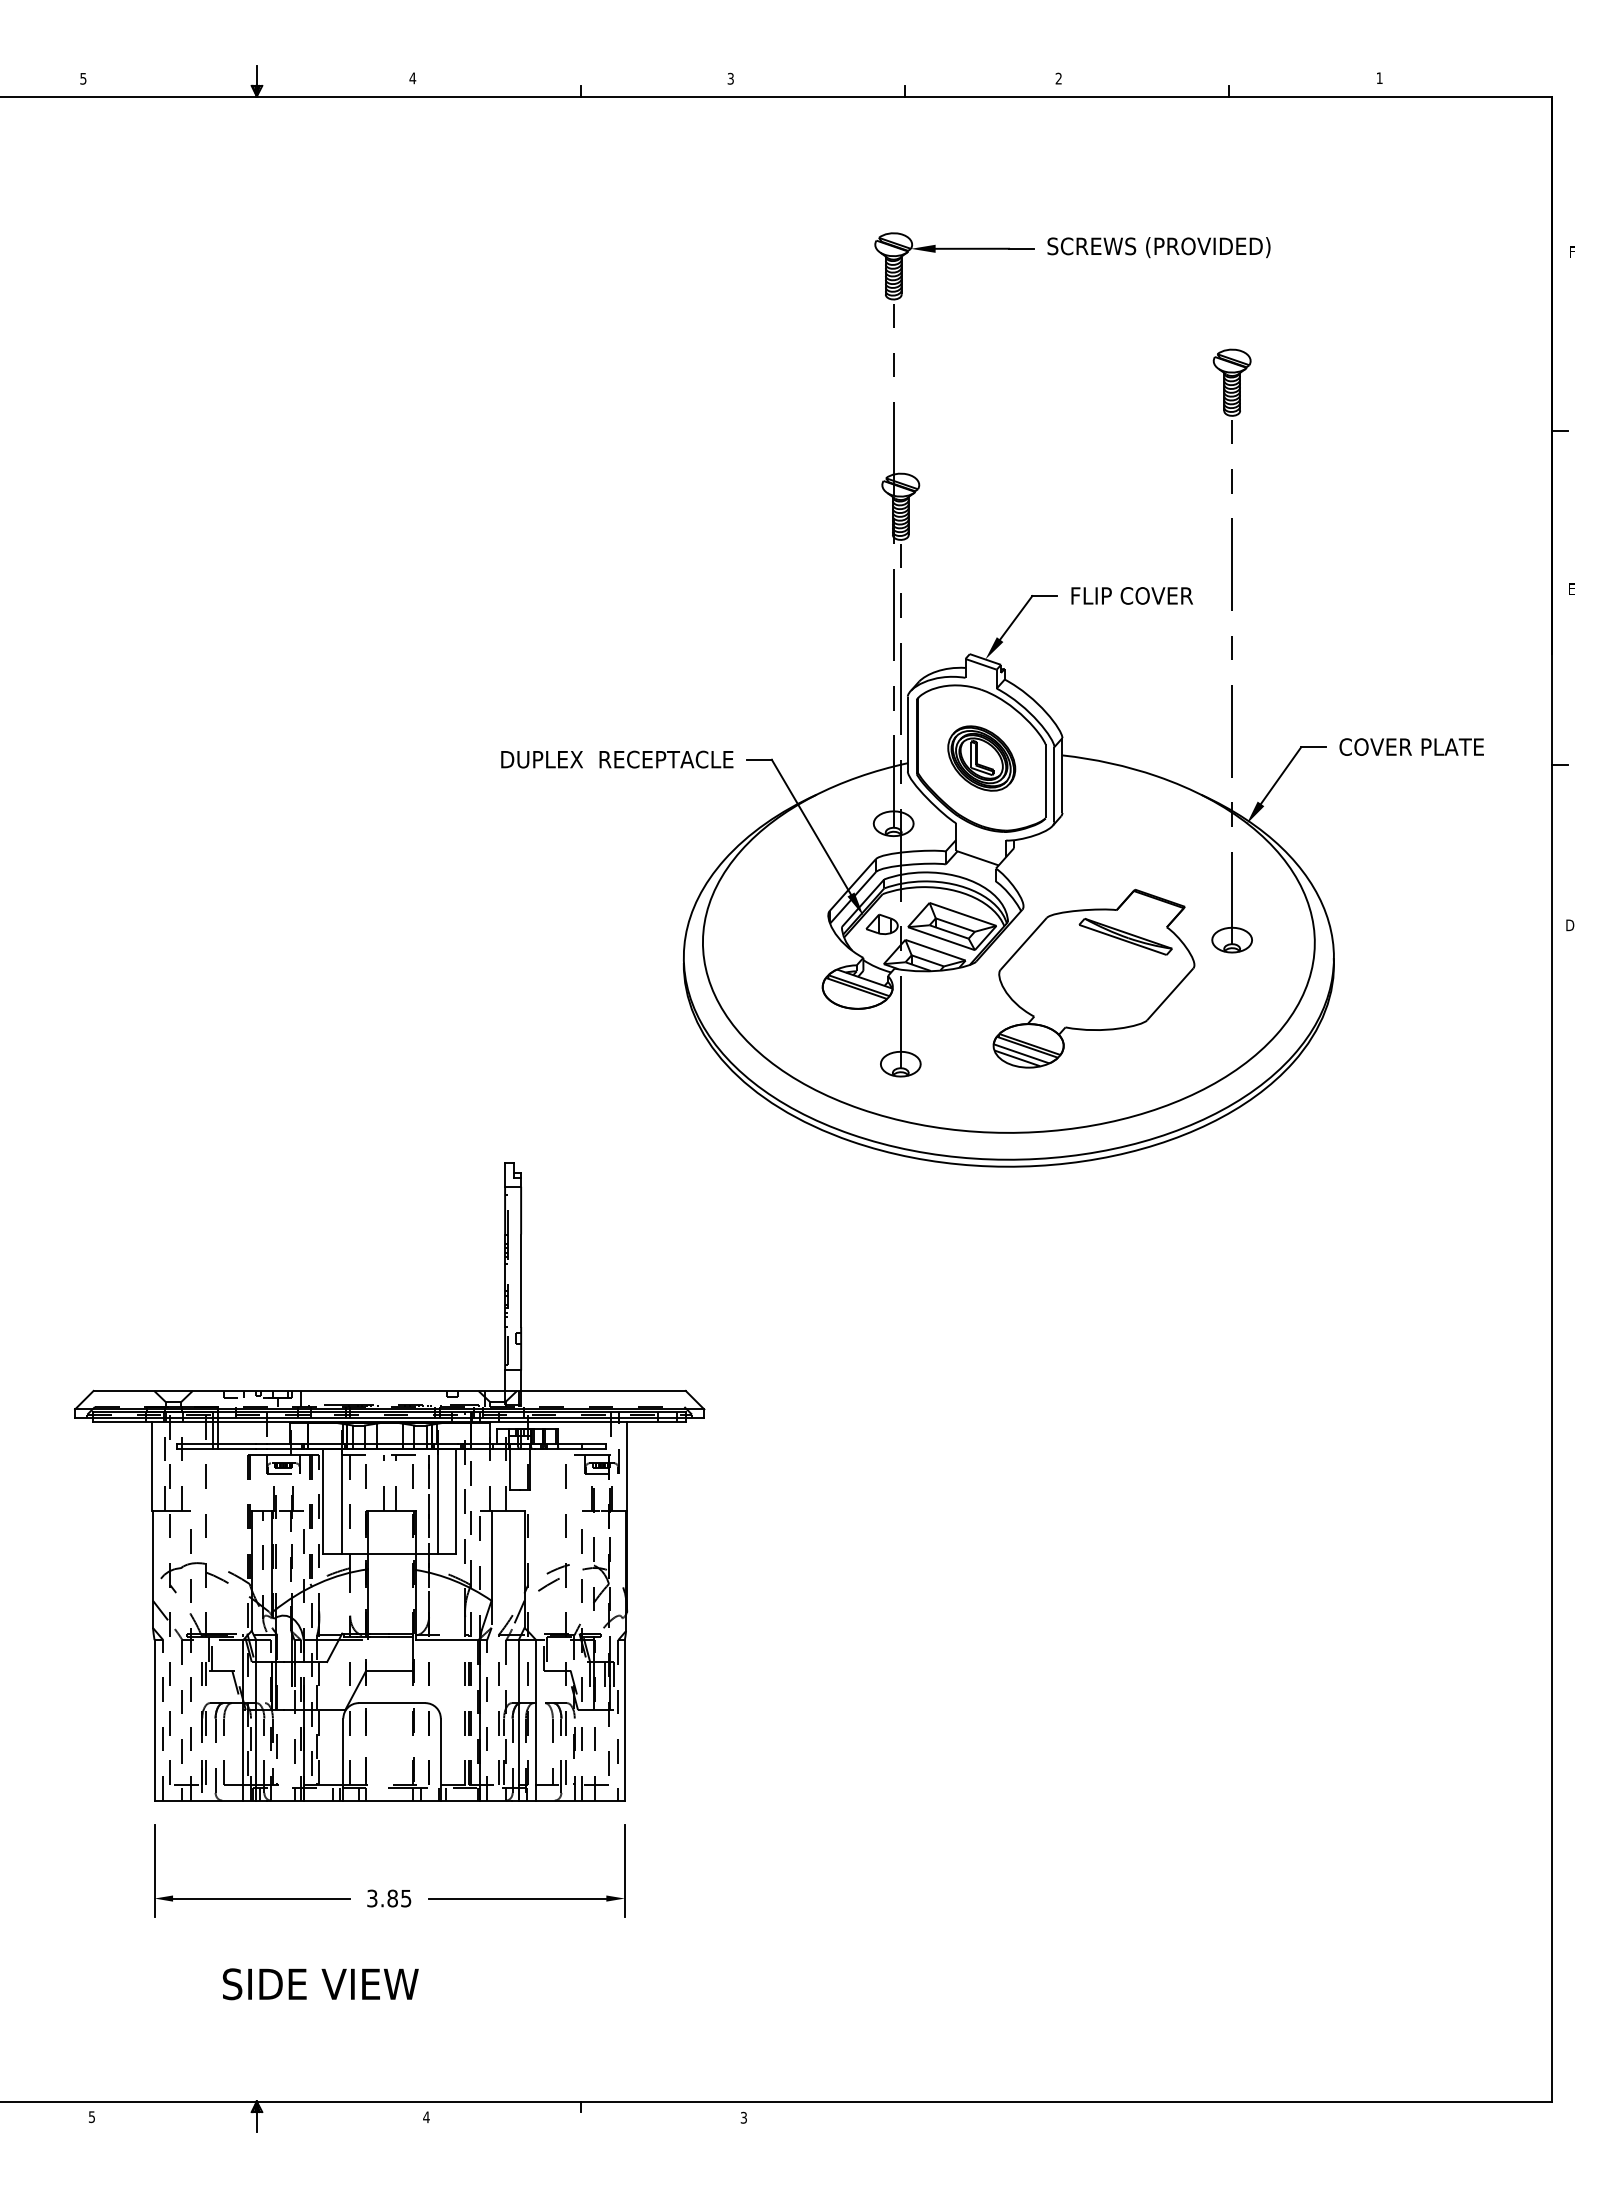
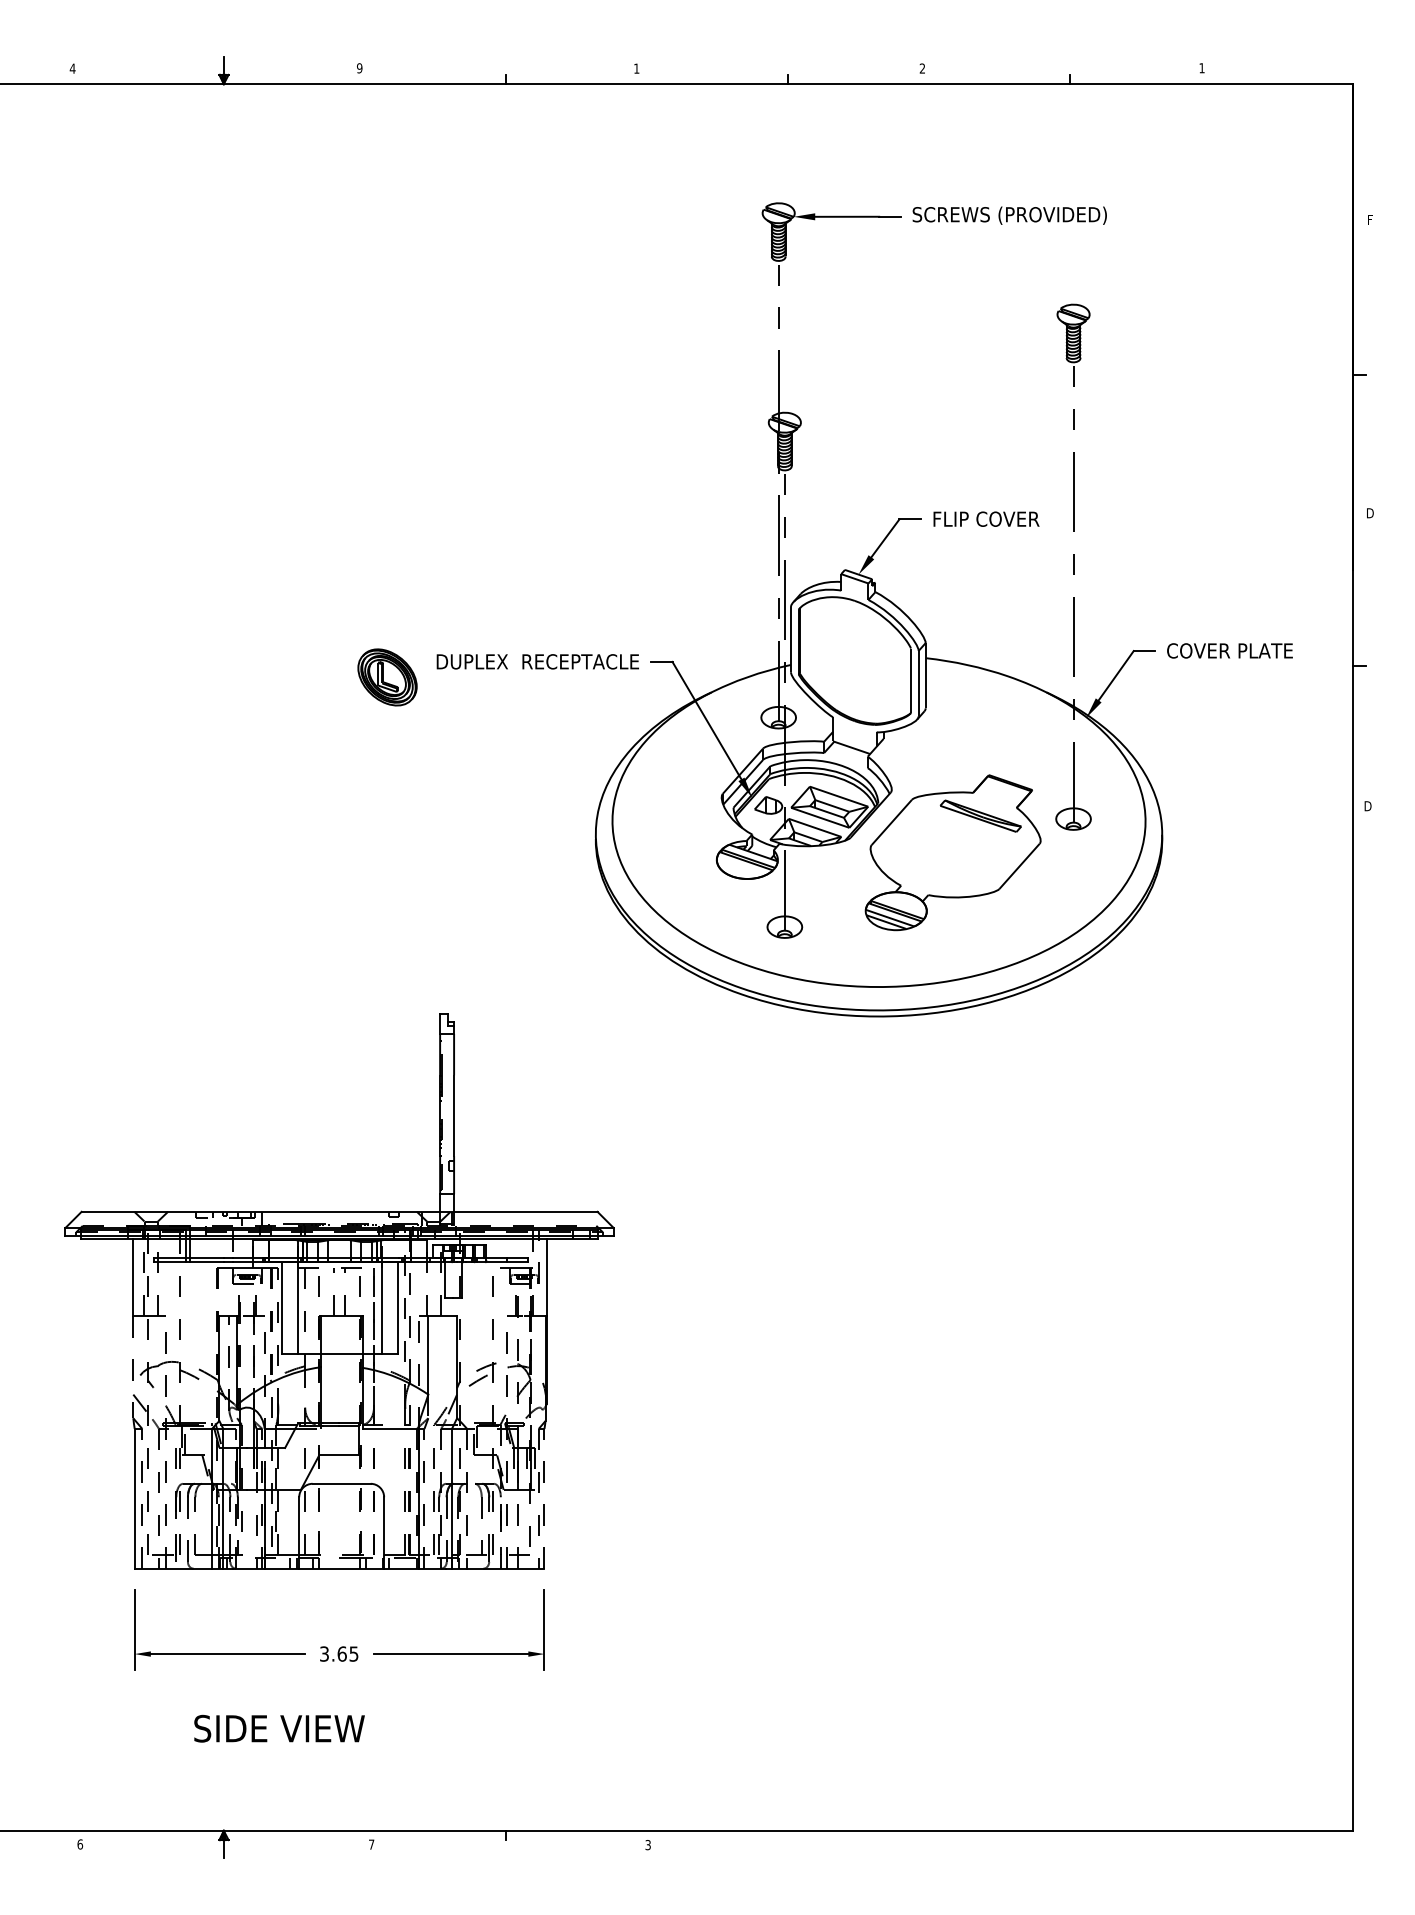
text: (83, 78) -> (72, 68), 5 -> 4
text: (412, 78) -> (359, 68), 4 -> 9
text: (730, 78) -> (636, 68), 3 -> 1
text: (1572, 588) -> (1370, 512), E -> D
part: (981, 758) -> (387, 677), moved
line: (152, 1569) -> (132, 1367), solid -> dashed
line: (624, 1719) -> (544, 1498), solid -> dashed
line: (536, 1720) -> (467, 1498), solid -> dashed
text: (392, 1898) -> (342, 1654), 3.85 -> 3.65
text: (91, 2116) -> (79, 1843), 5 -> 6
text: (426, 2117) -> (371, 1844), 4 -> 7

